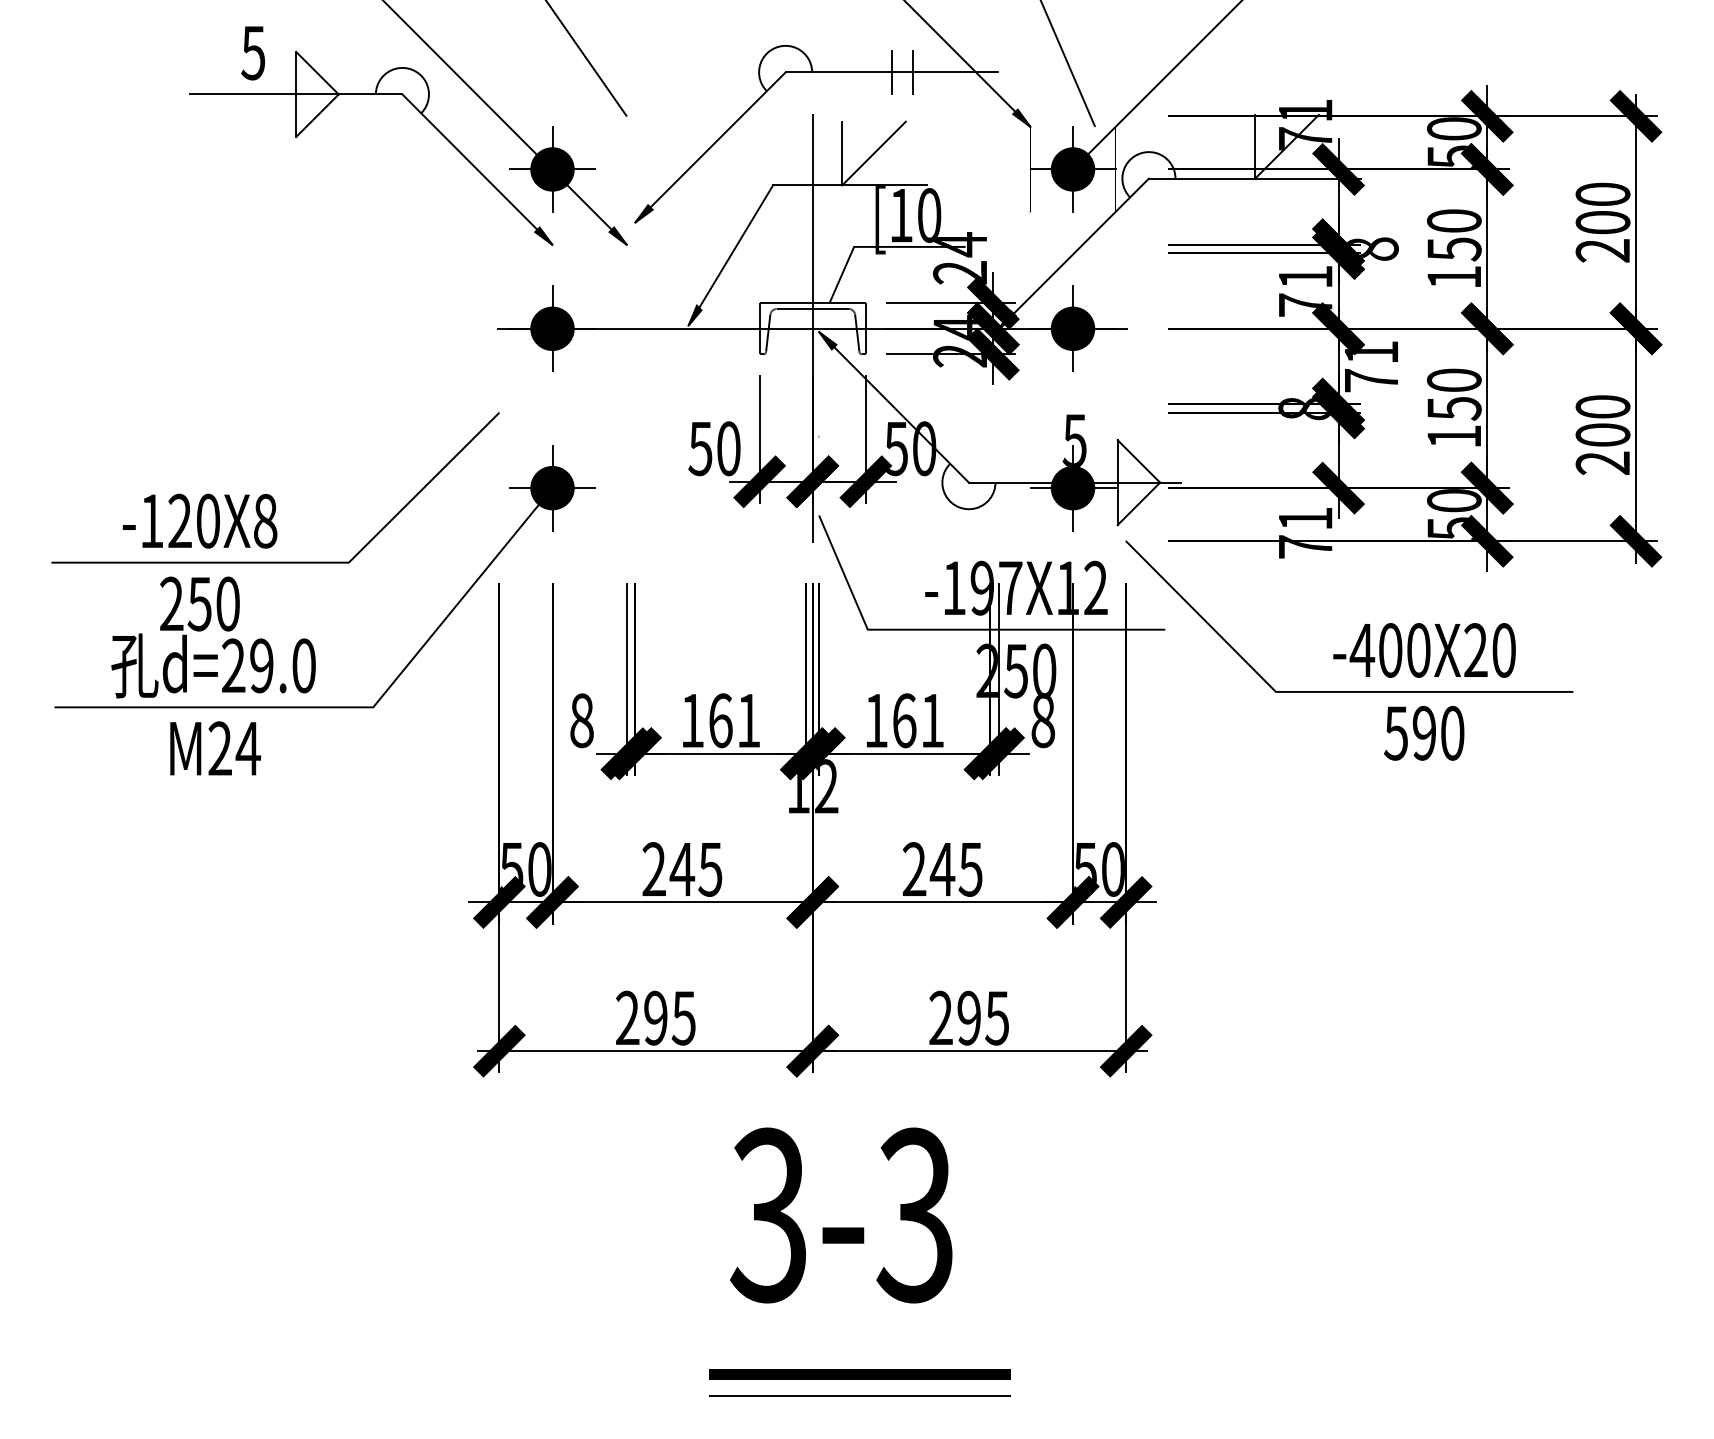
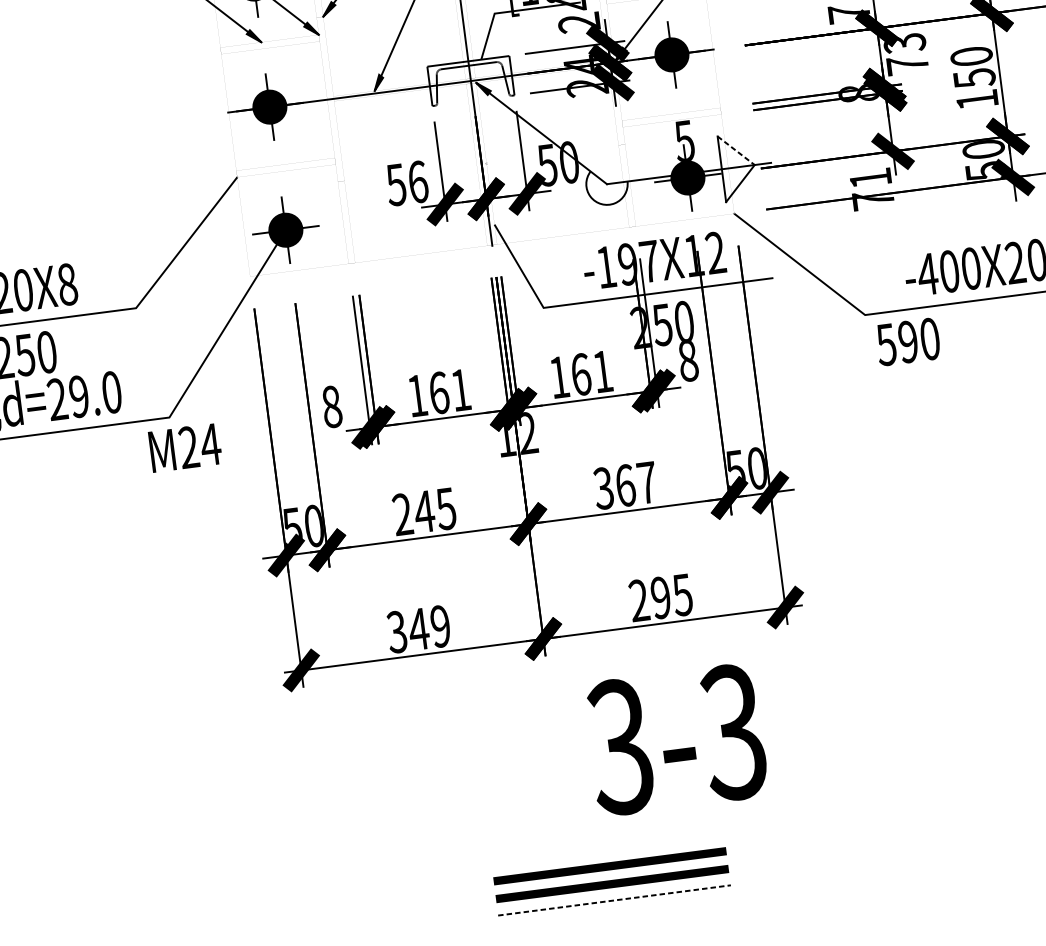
text: (1371, 352) -> (904, 43), 71 -> 73
text: (728, 448) -> (417, 181), 50 -> 56
line: (1139, 461) -> (736, 150), solid -> dashed
text: (1424, 732) -> (908, 341), moved
text: (215, 748) -> (185, 447), moved
text: (942, 869) -> (625, 485), 245 -> 367
text: (655, 1017) -> (418, 628), 295 -> 349
text: (841, 1215) -> (676, 739), moved
line: (859, 1351) -> (609, 866), added
line: (860, 1395) -> (614, 900), solid -> dashed

